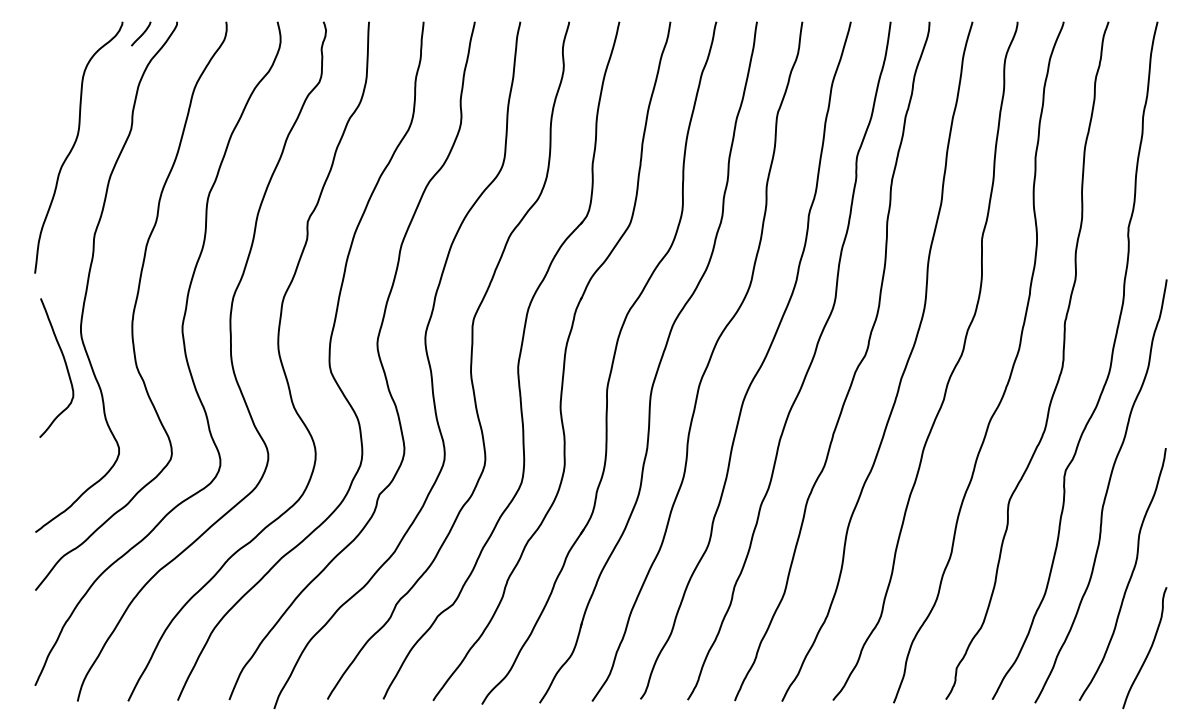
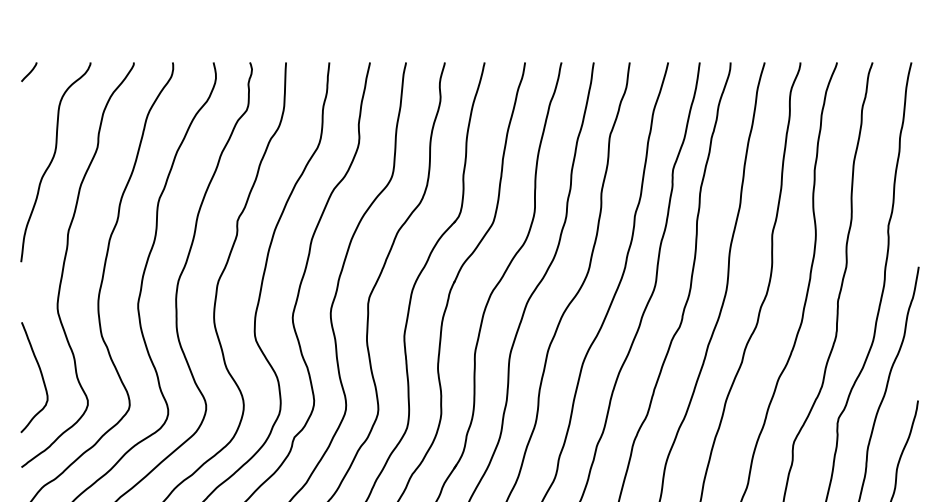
curve: (142, 33) -> (30, 71), moved
curve: (64, 363) -> (40, 373), moved

